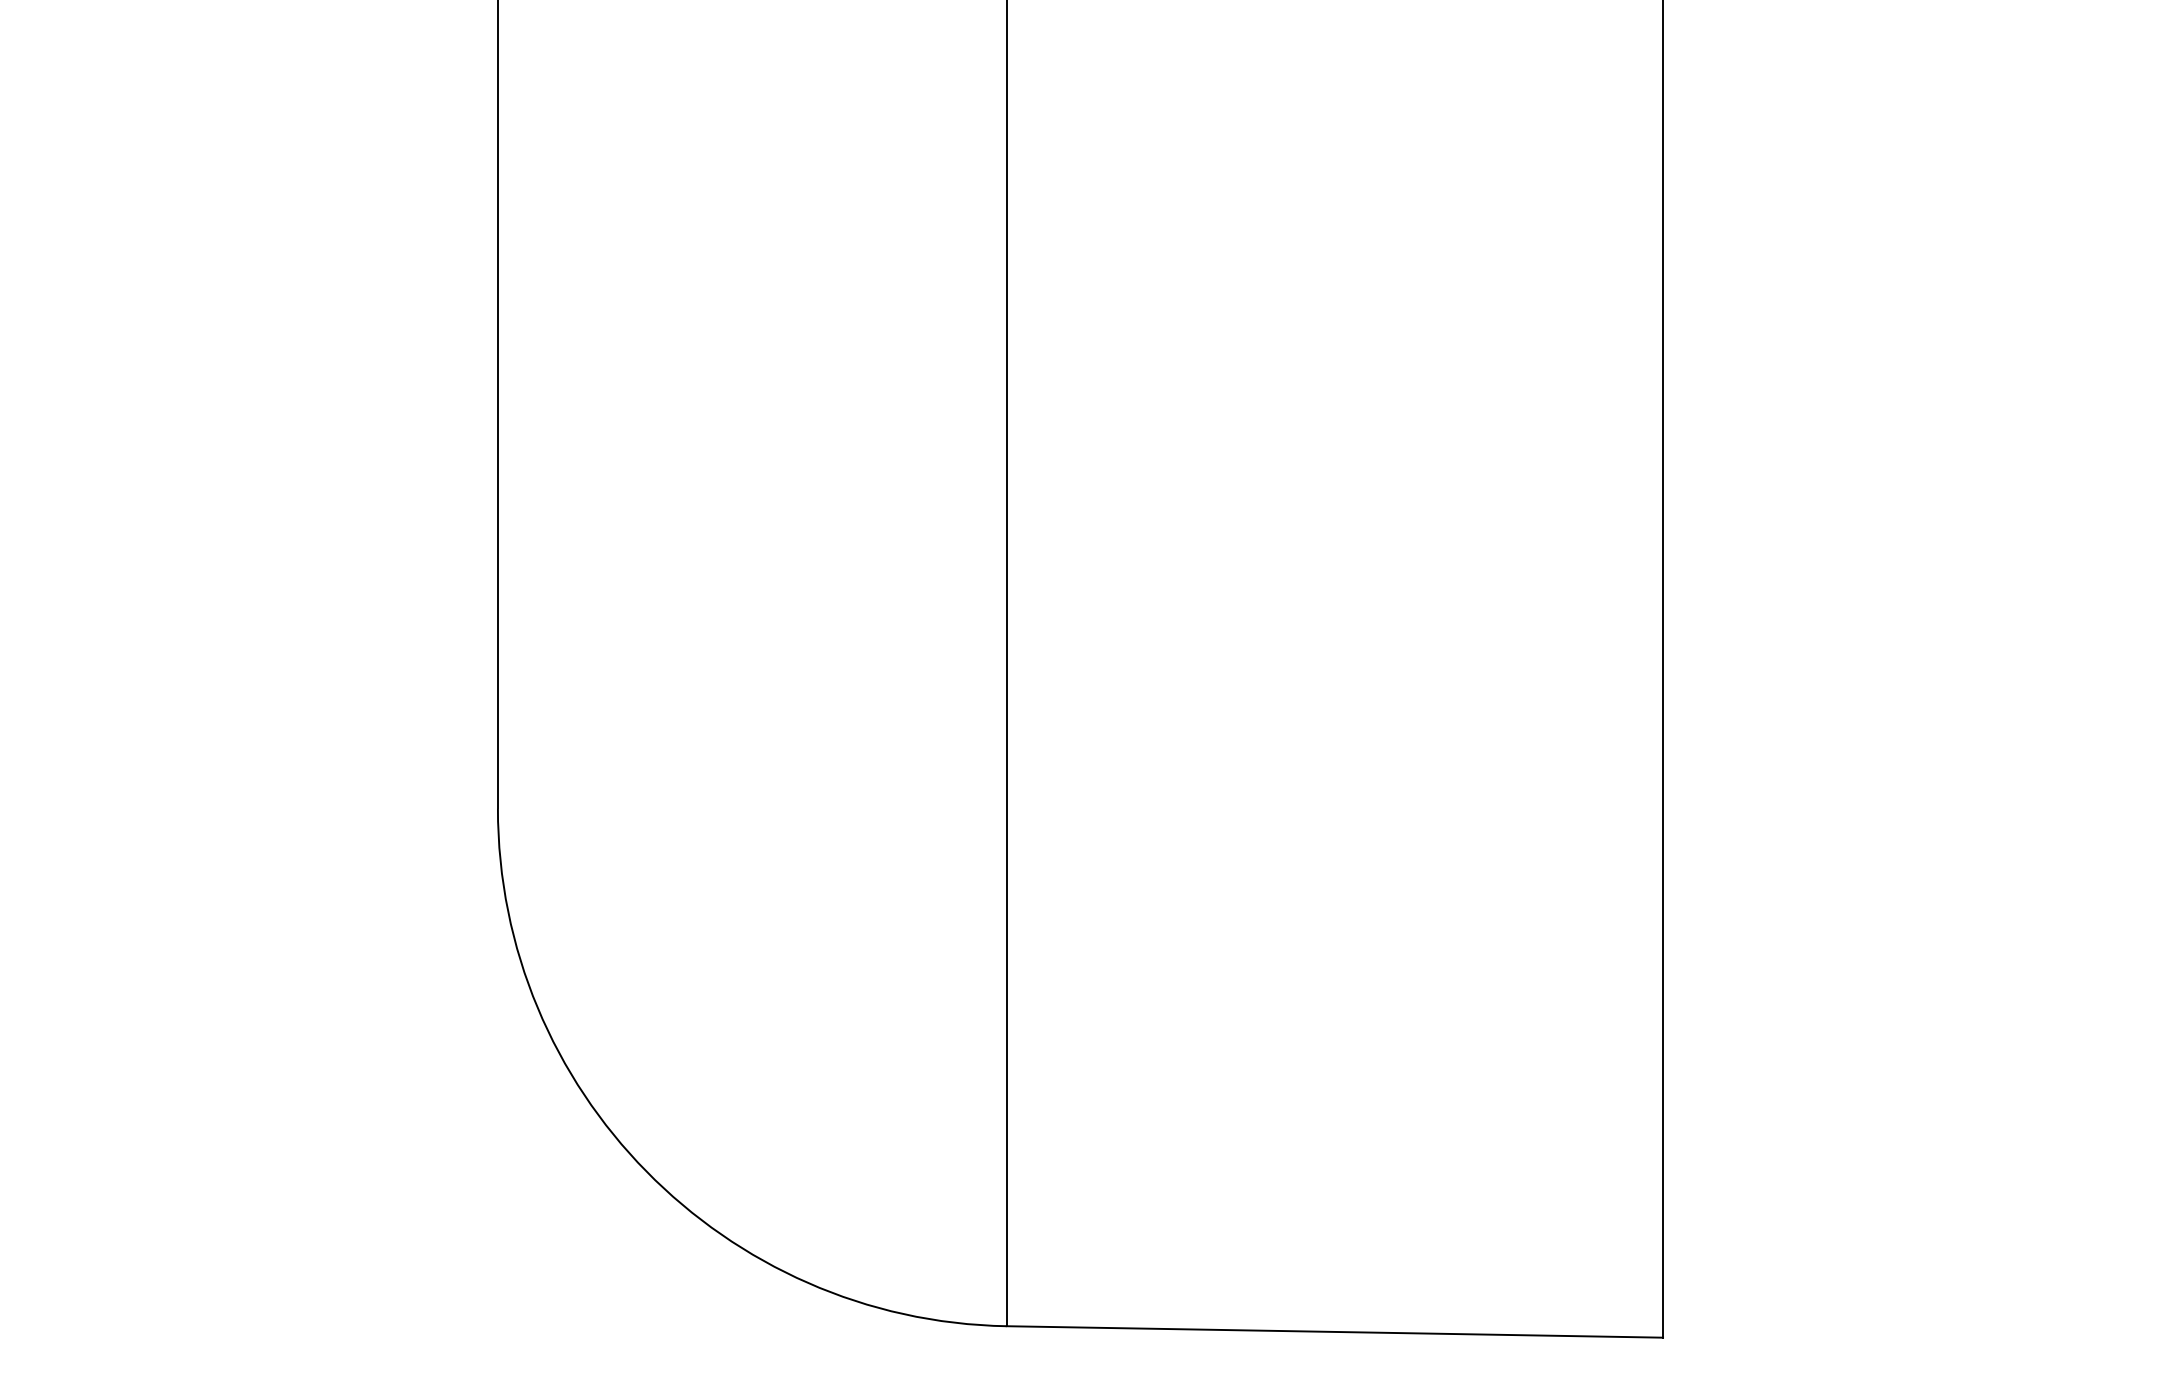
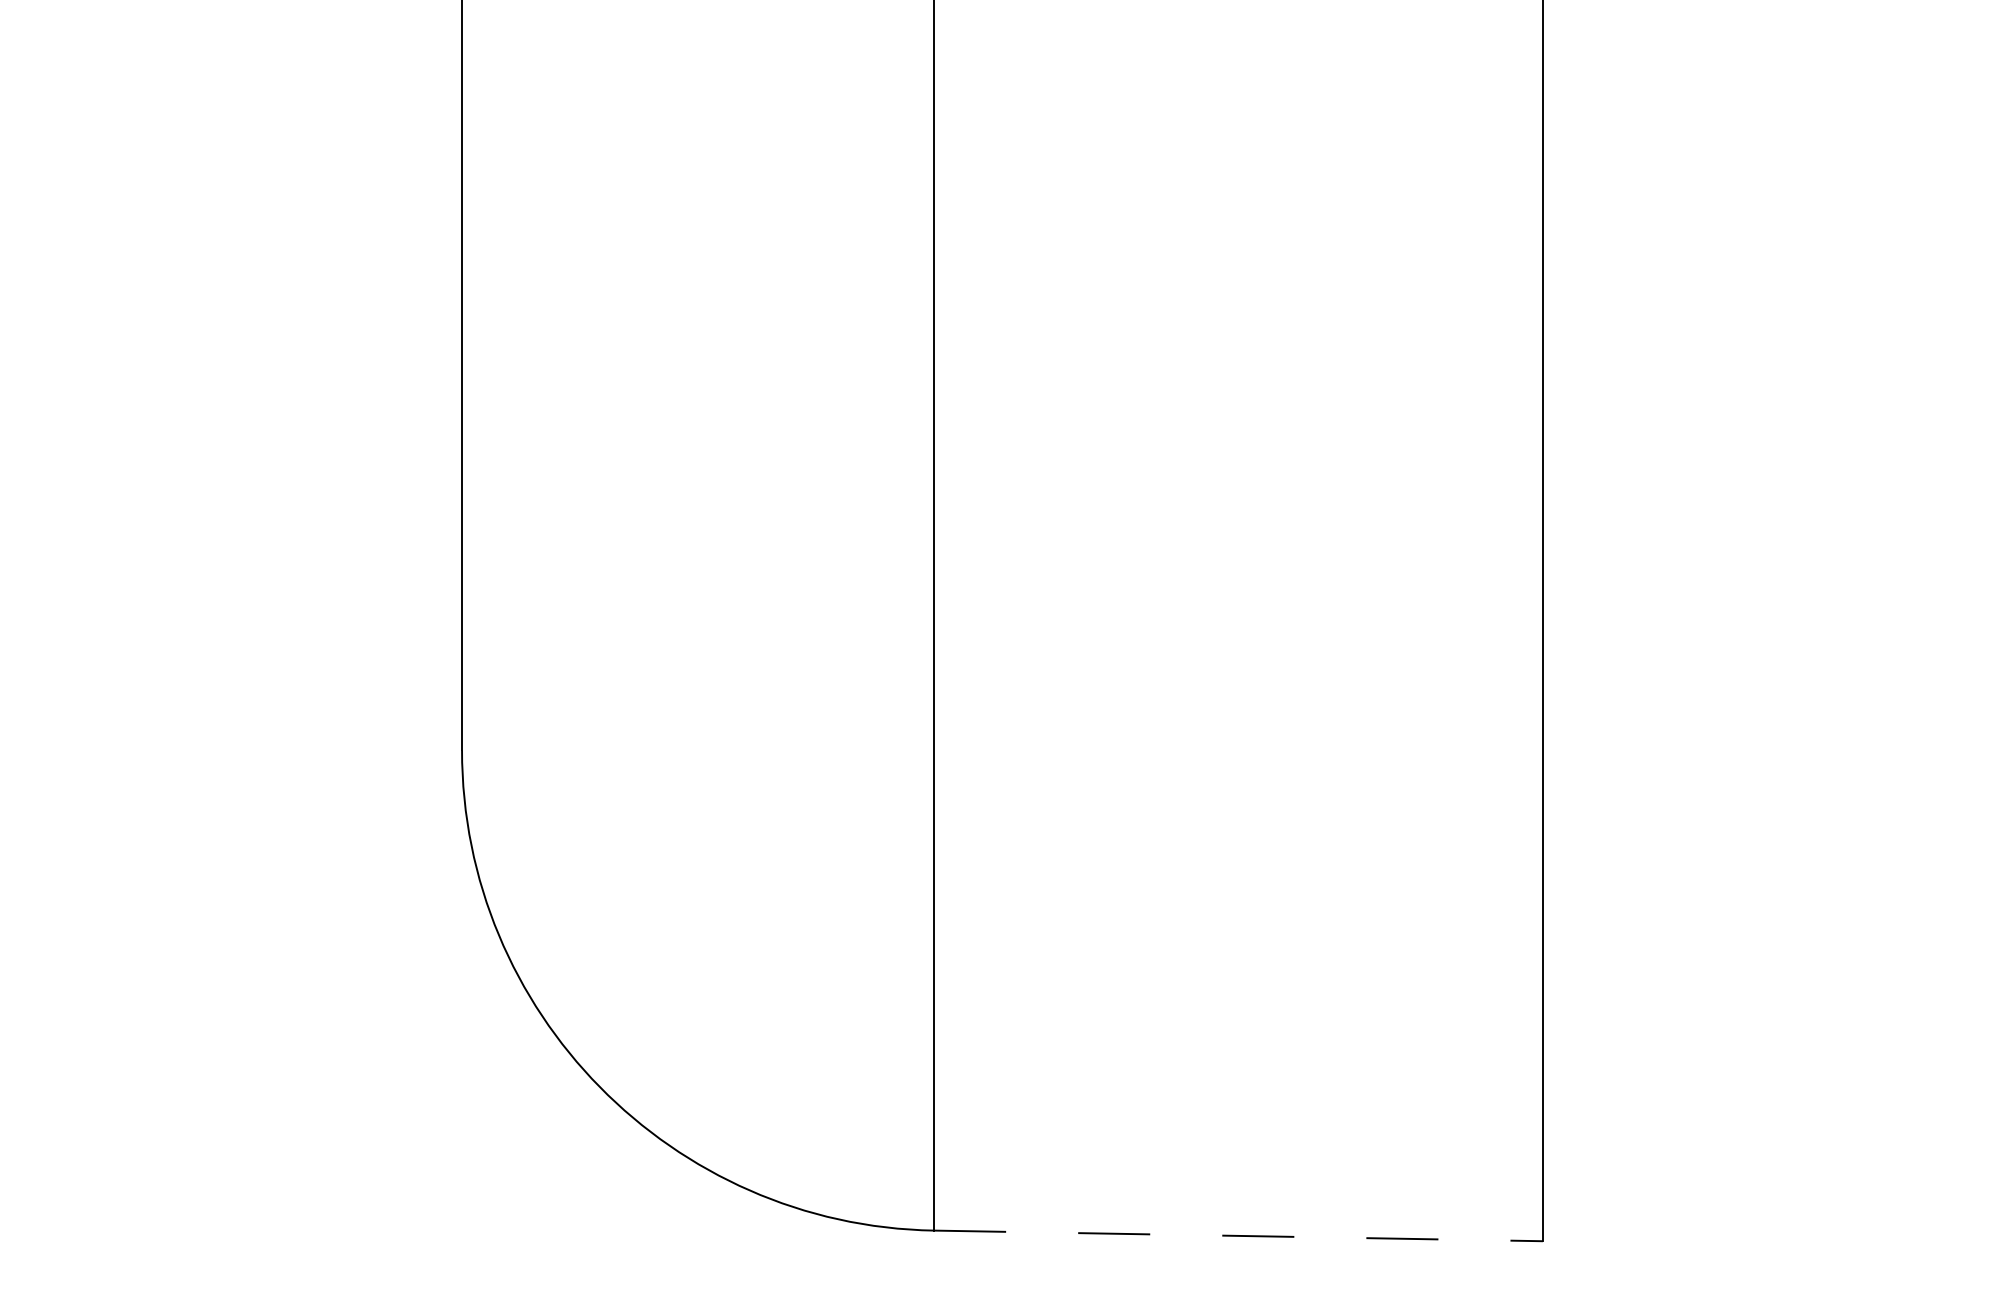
line: (1335, 1331) -> (1239, 1235), solid -> dashed

